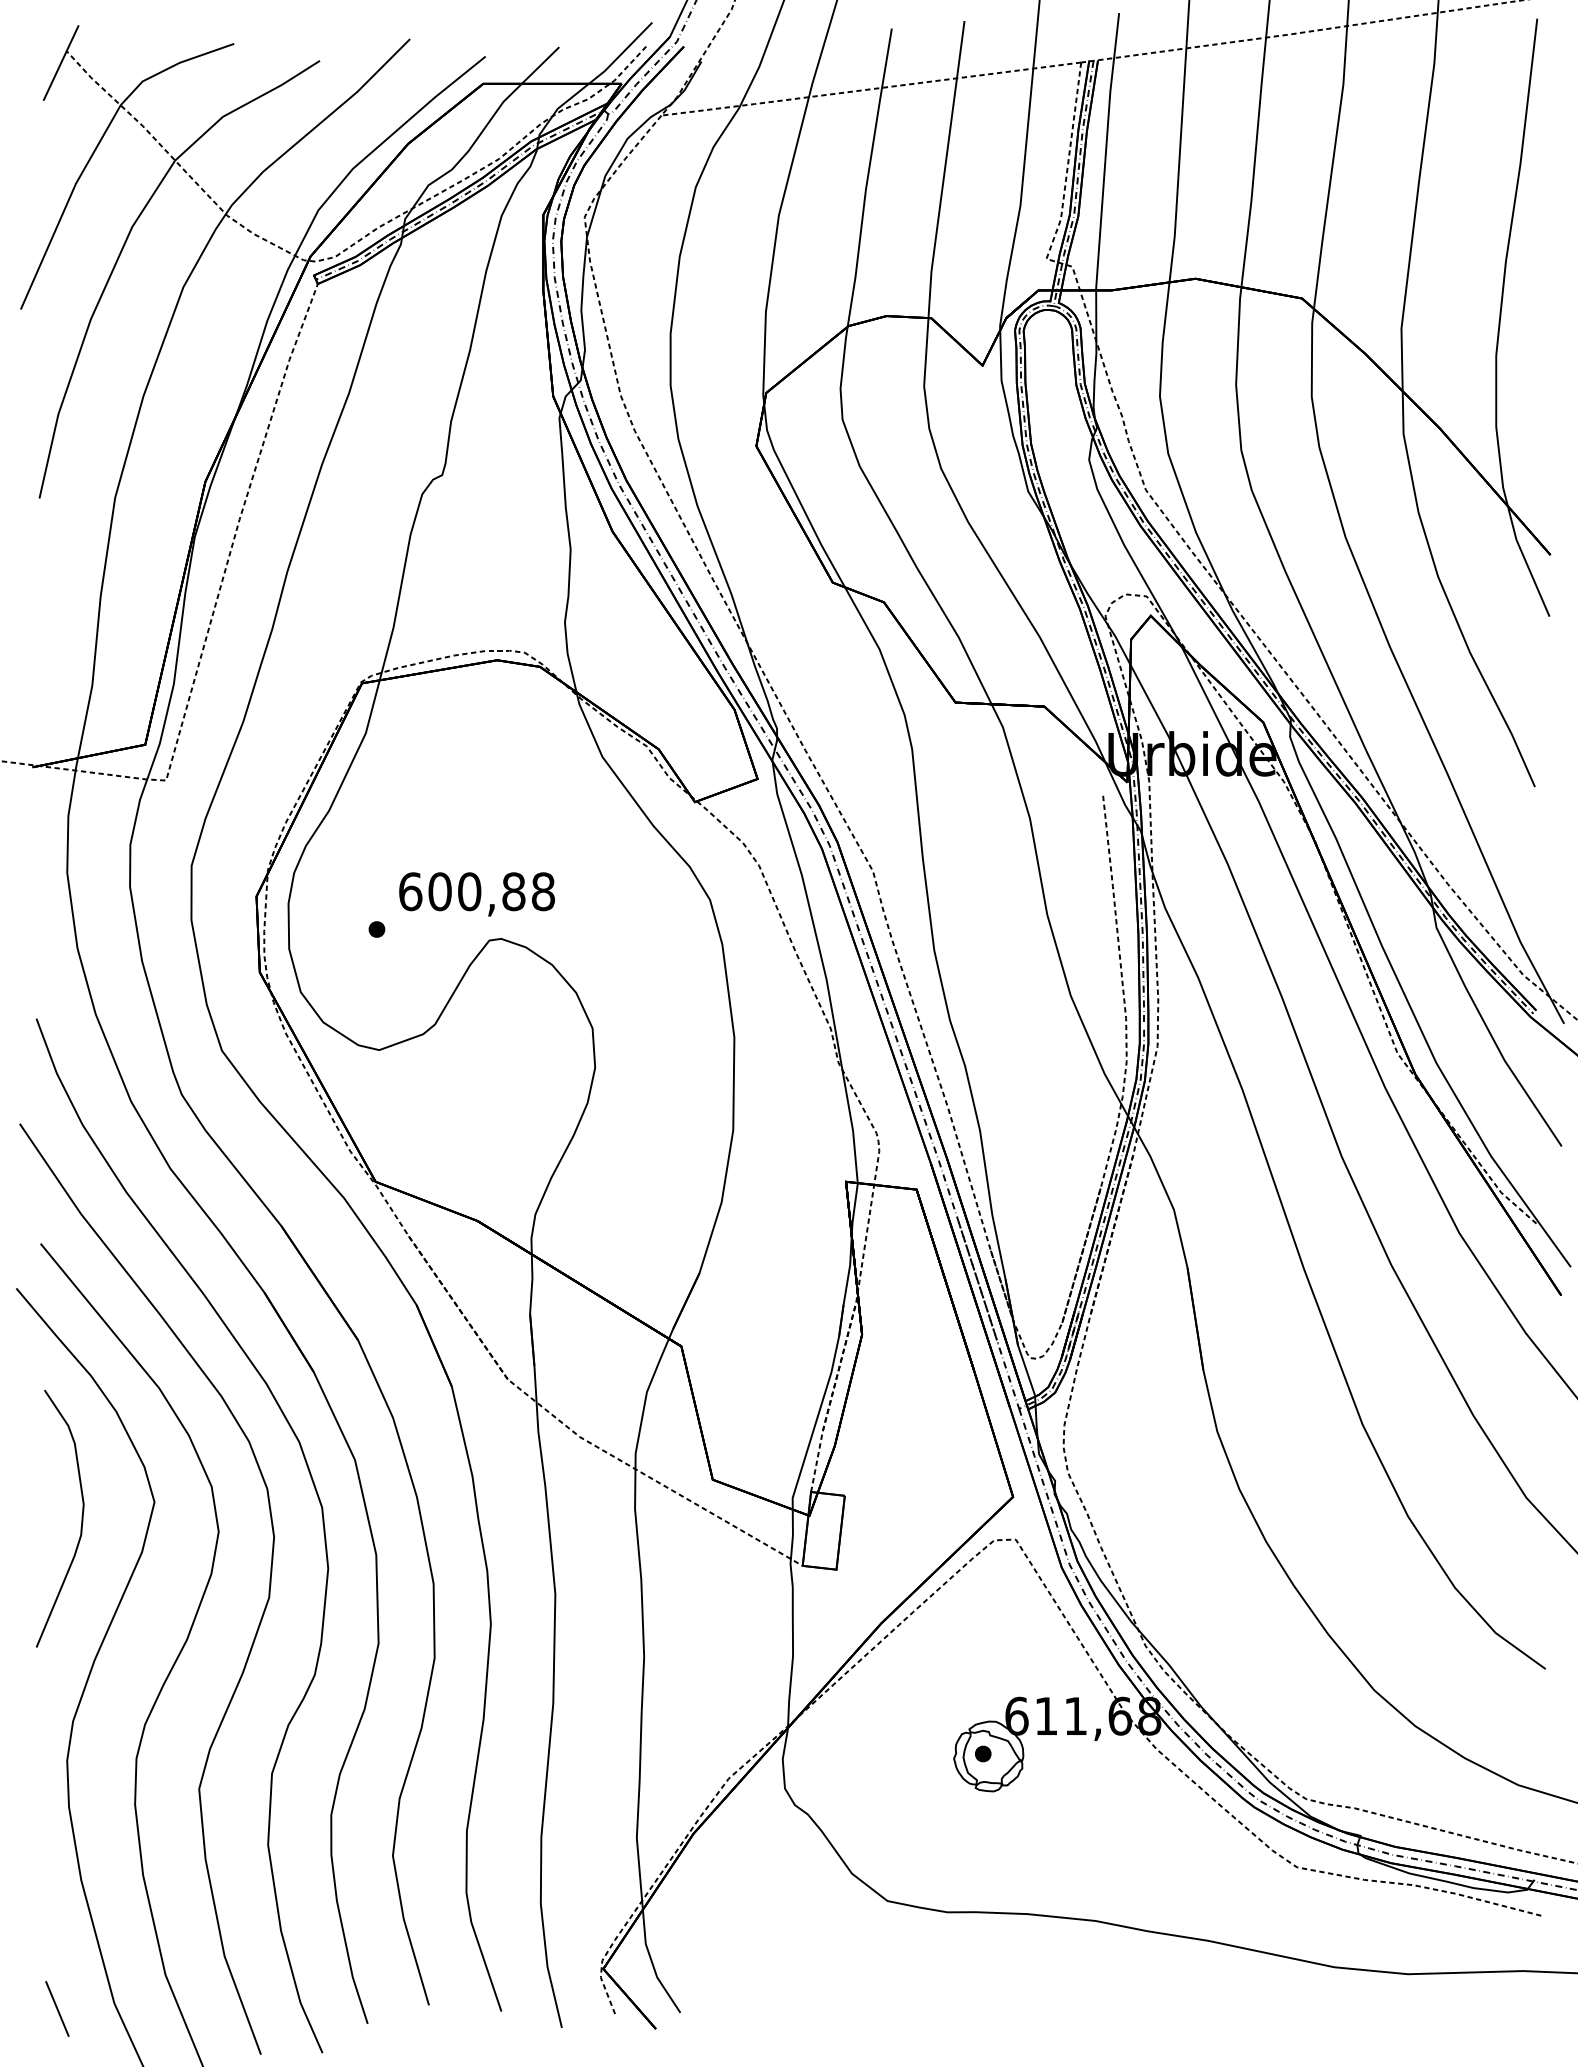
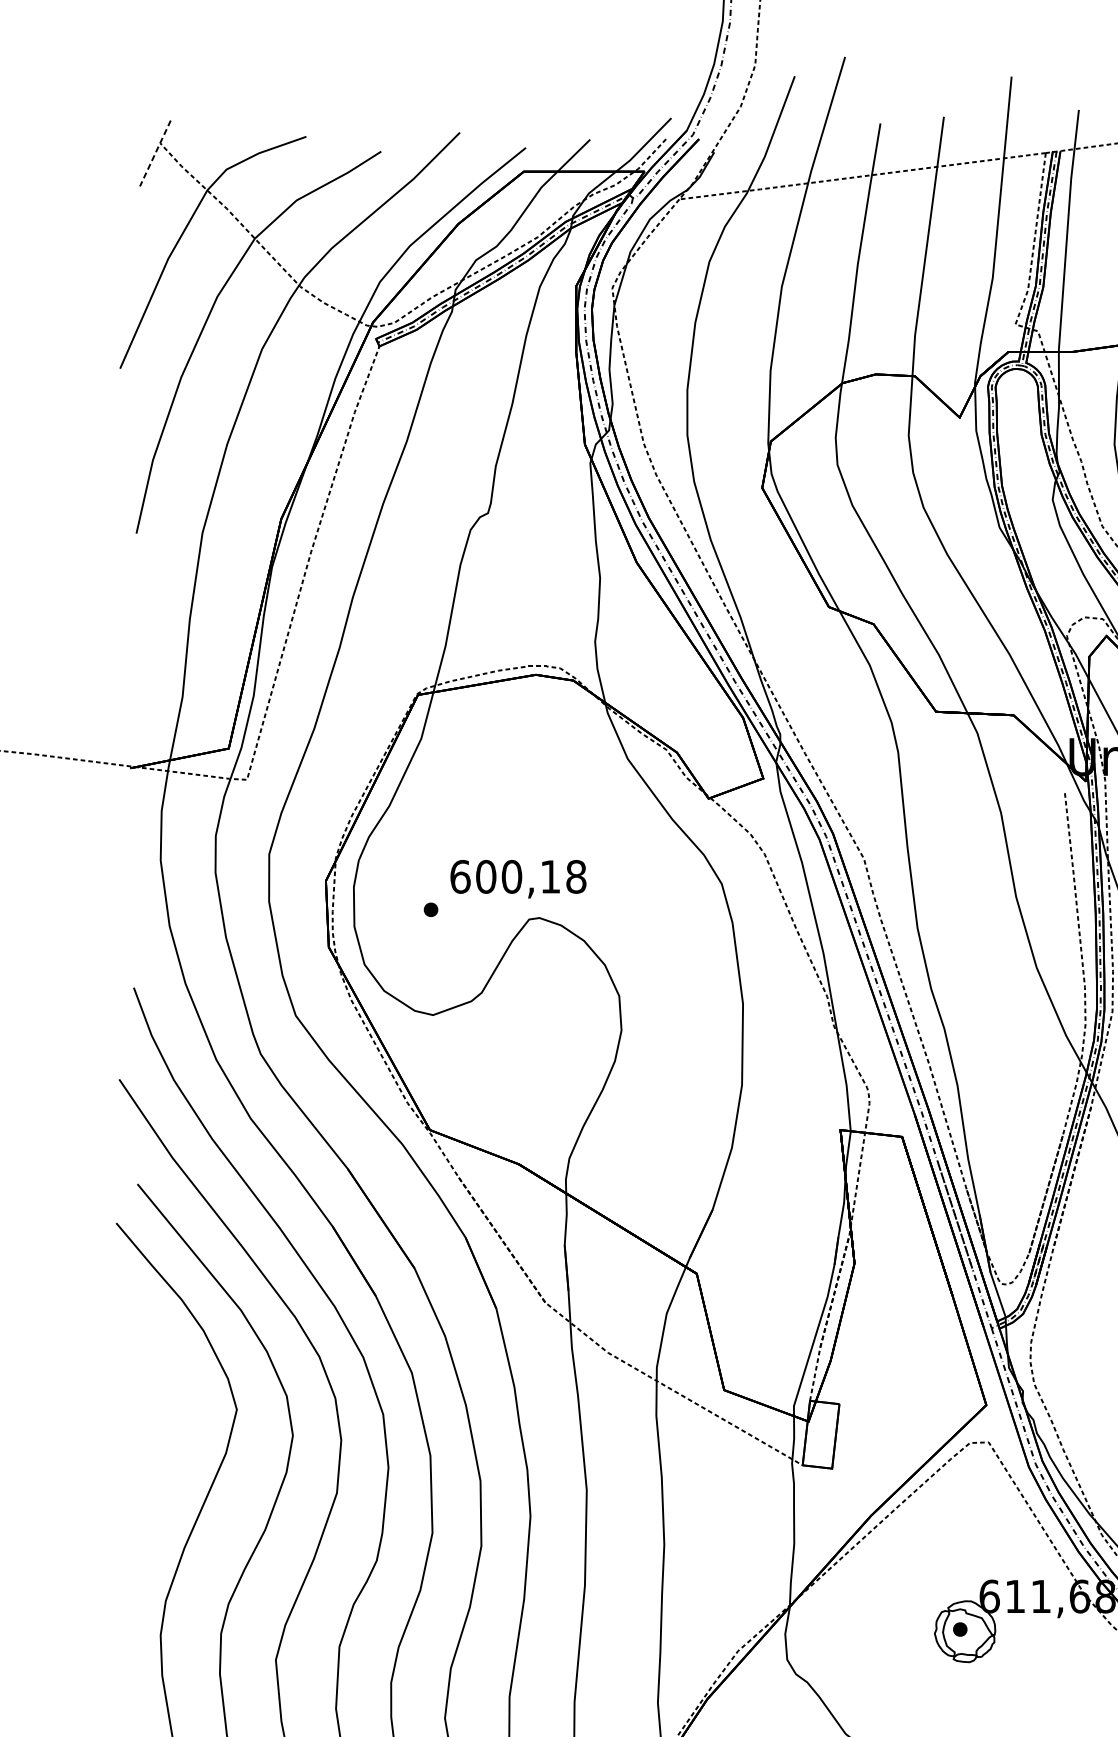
line: (61, 63) -> (155, 153), solid -> dashed
text: (513, 891) -> (550, 876), 600,88 -> 600,18
curve: (81, 1518) -> (173, 1423), removed

